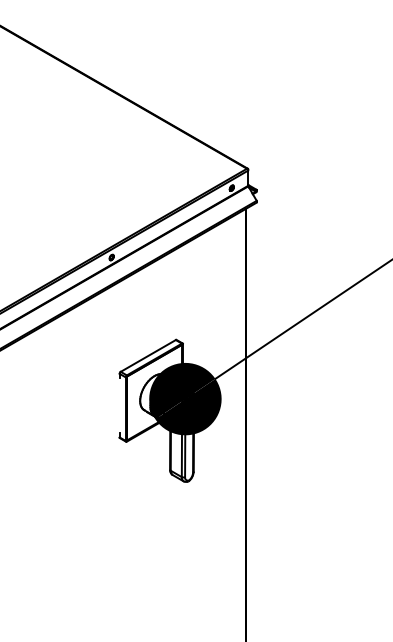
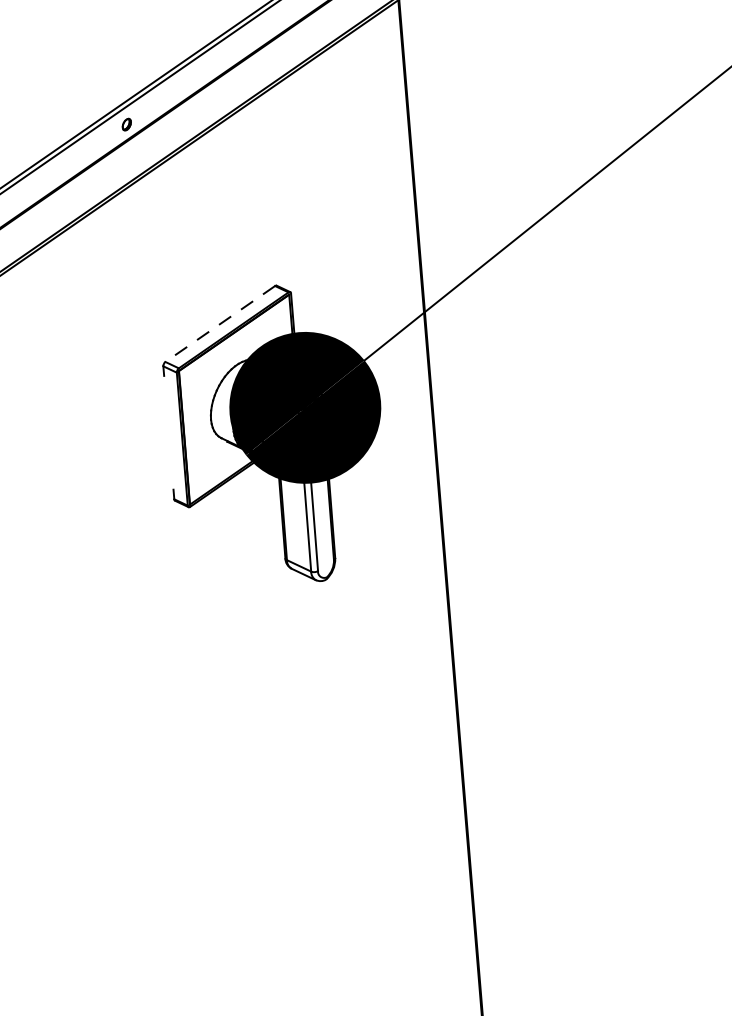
line: (148, 355) -> (220, 323), solid -> dashed

